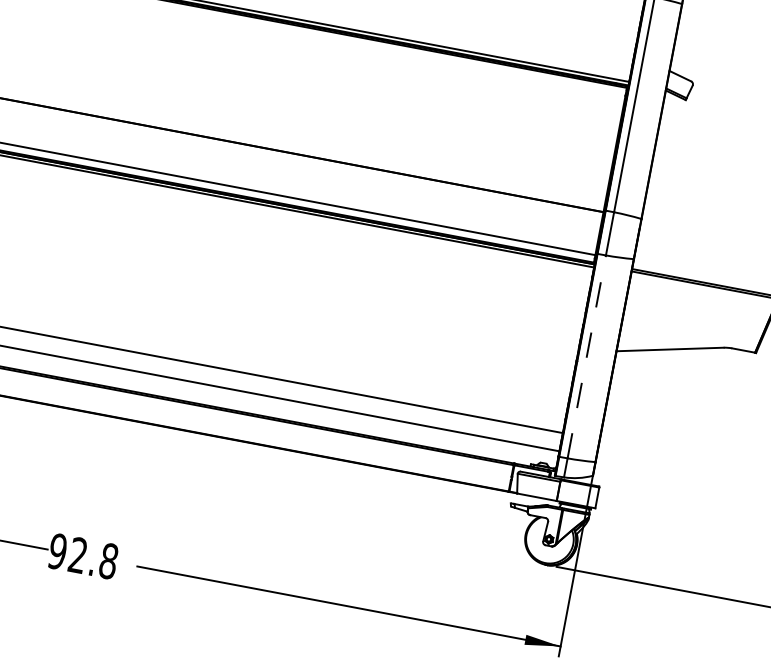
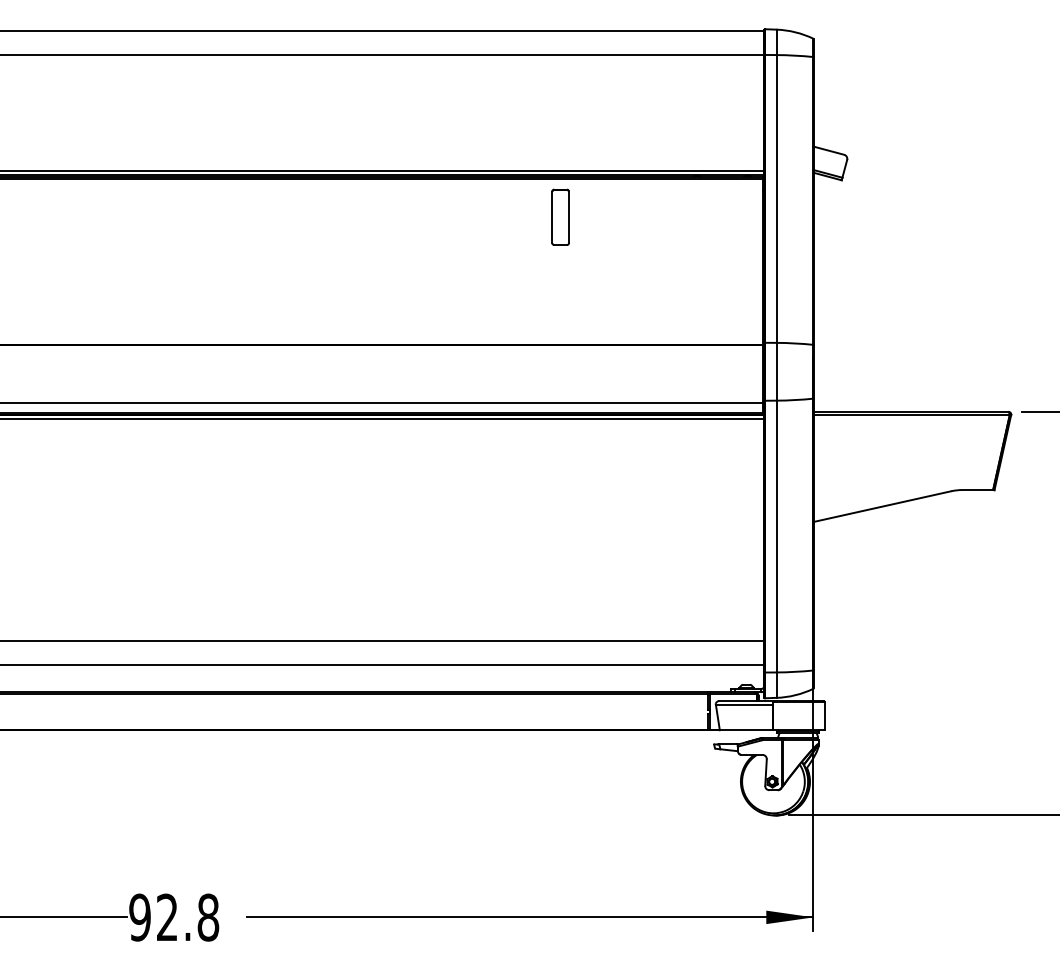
part: (470, 87) -> (560, 216), added
line: (586, 356) -> (776, 536), dashed -> solid

